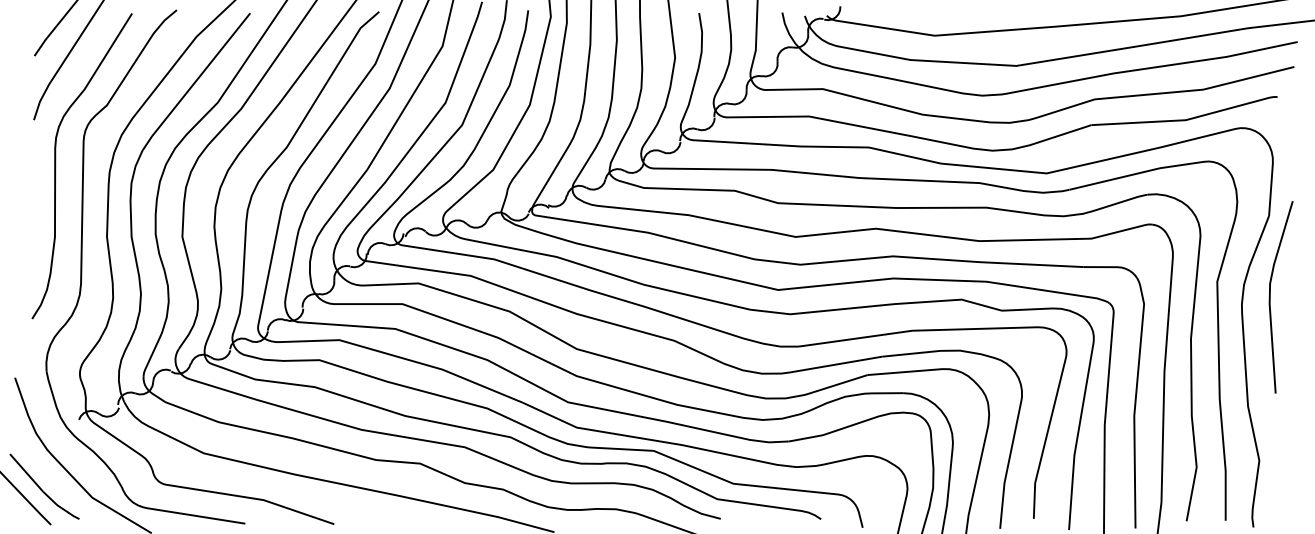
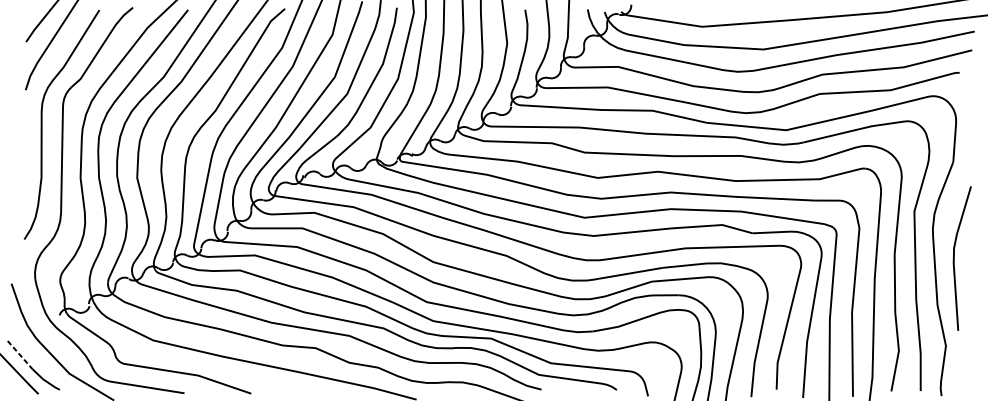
line: (1270, 297) -> (954, 258), moved
line: (26, 473) -> (20, 355), solid -> dashed

